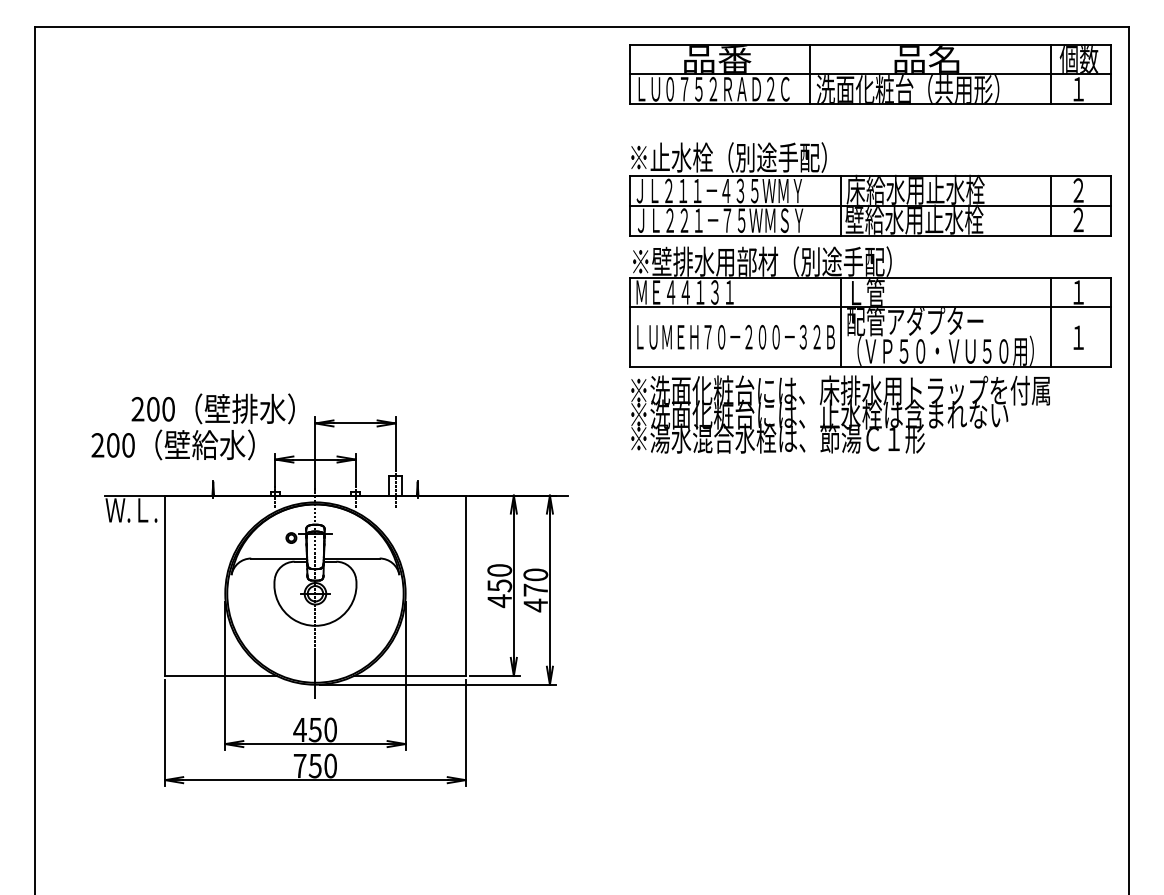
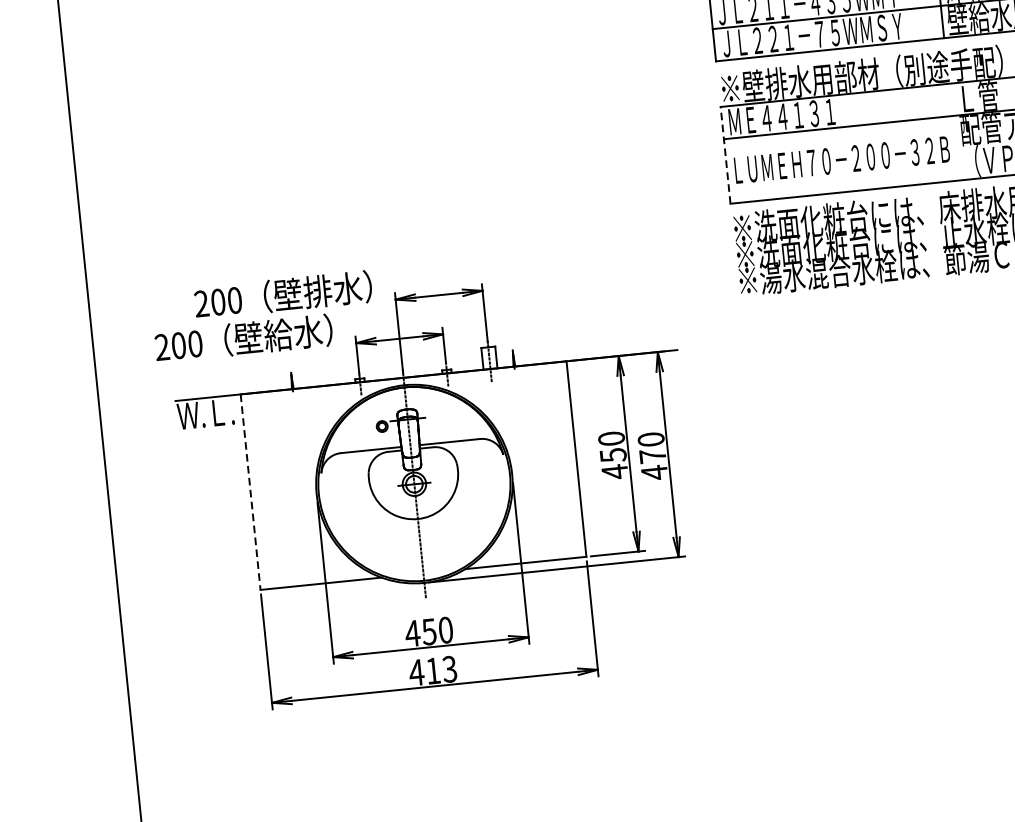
line: (840, 321) -> (953, 131), removed
line: (630, 322) -> (726, 155), solid -> dashed
line: (165, 586) -> (251, 492), solid -> dashed
text: (314, 765) -> (432, 670), 750 -> 413

